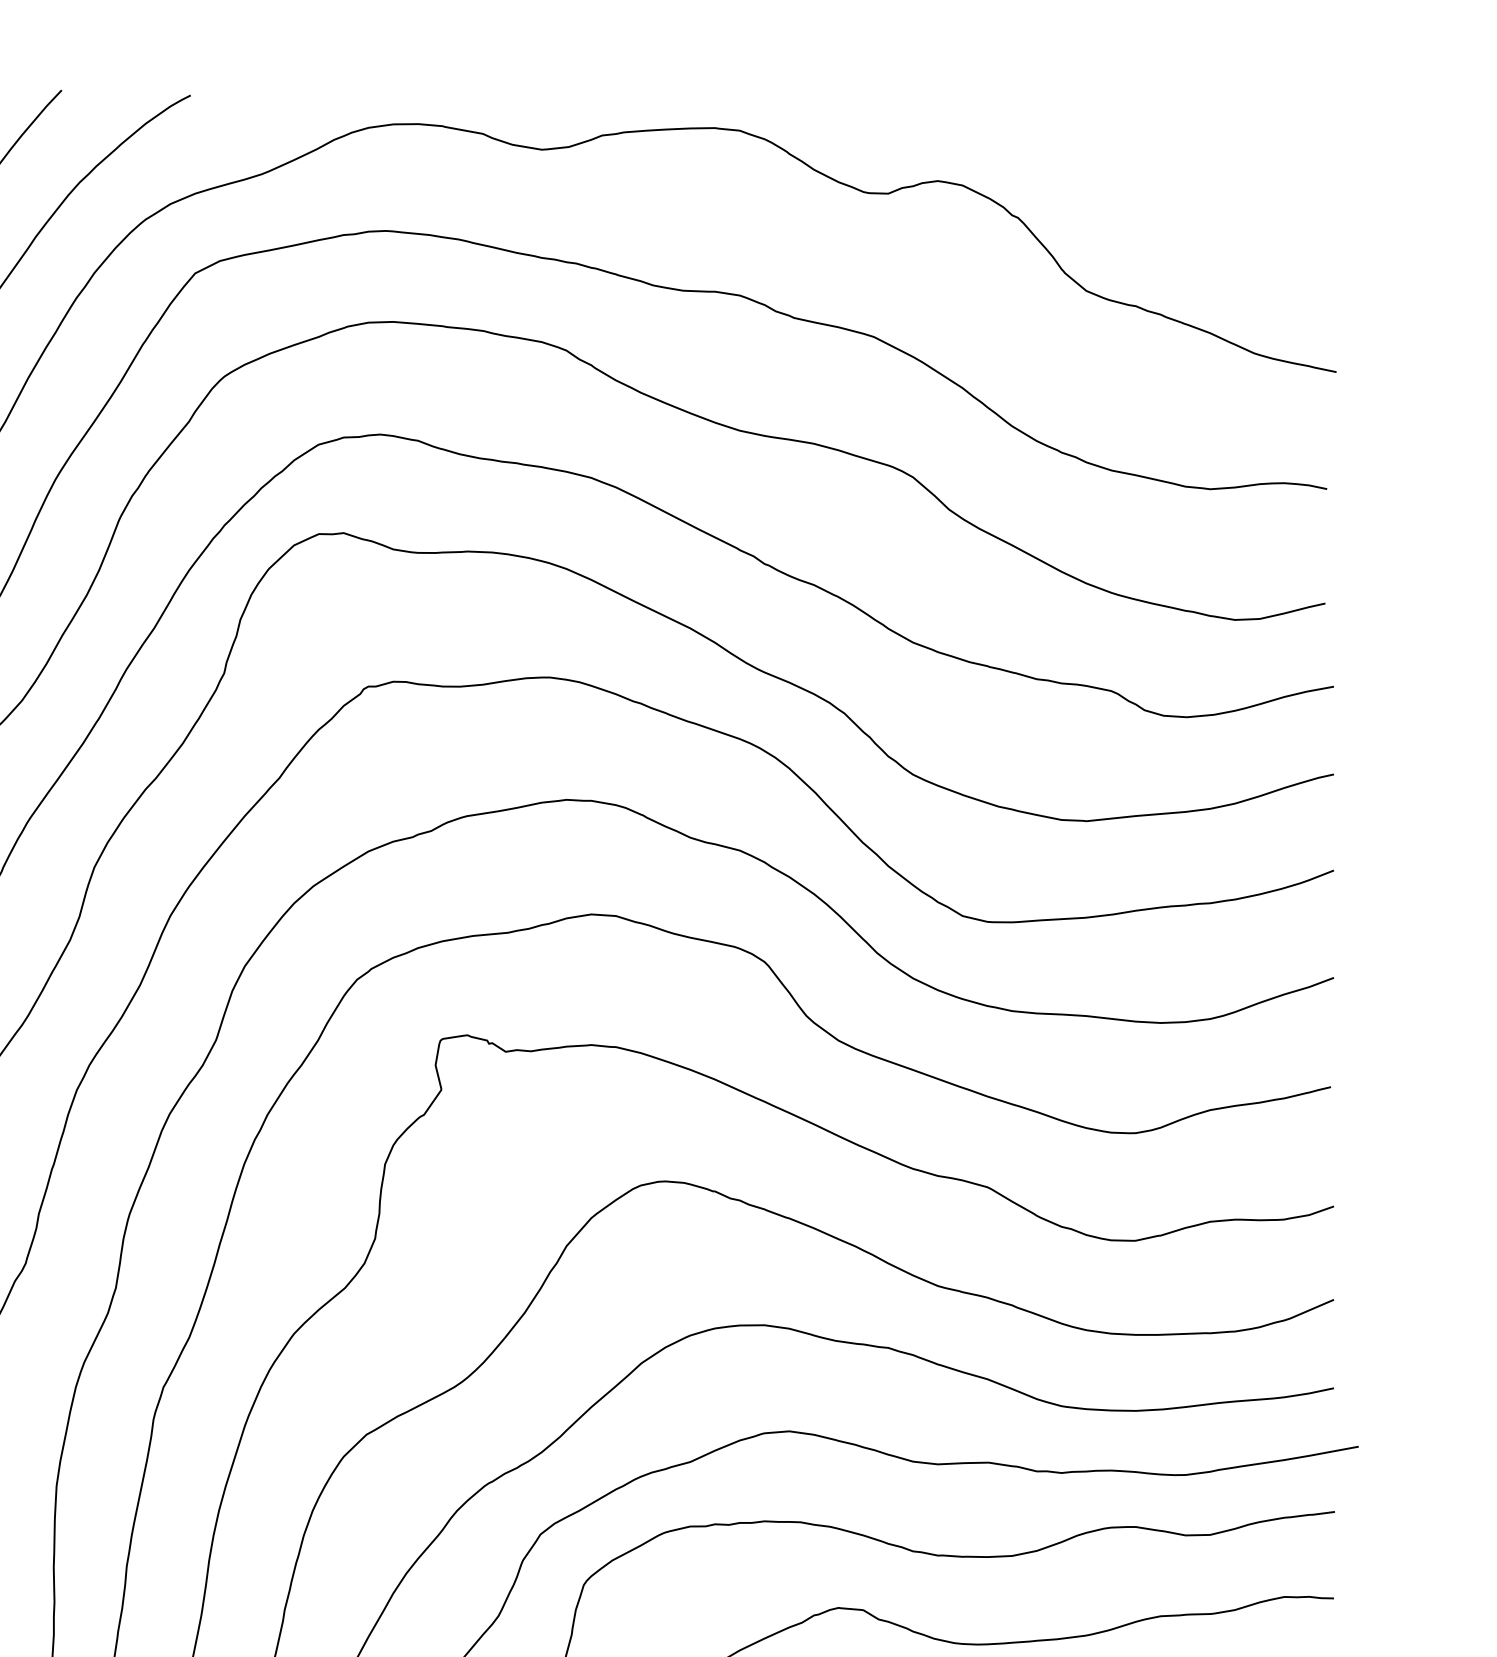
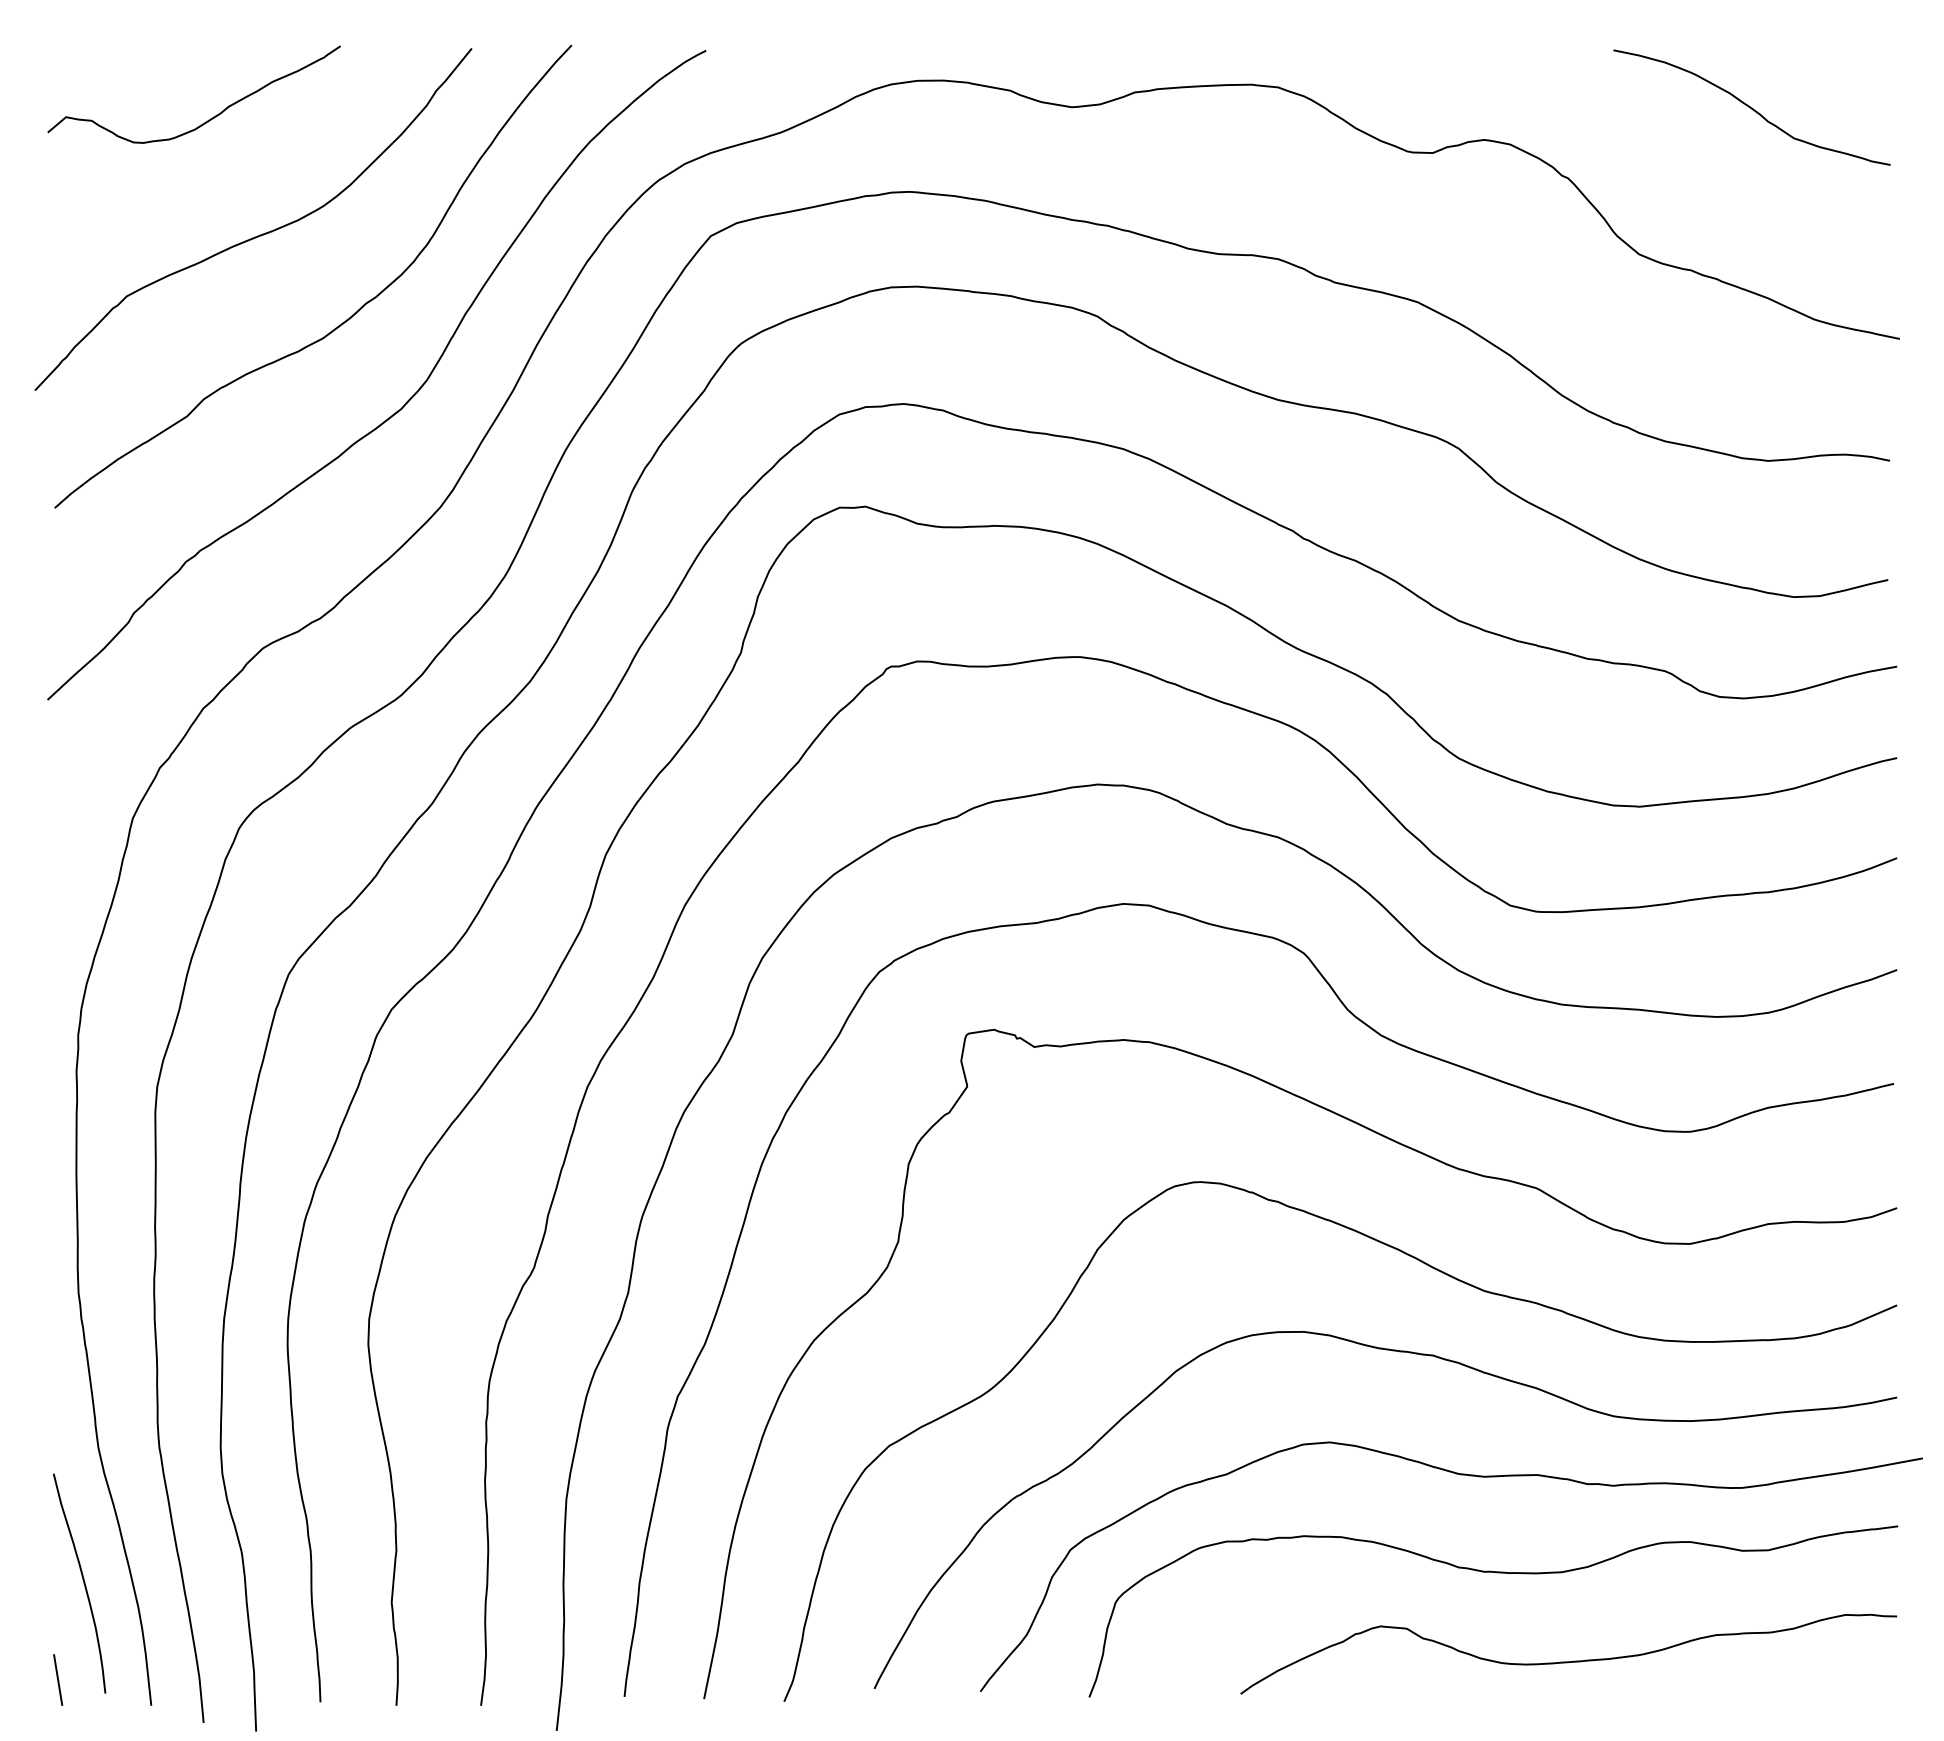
curve: (1194, 149) -> (1751, 107), added

